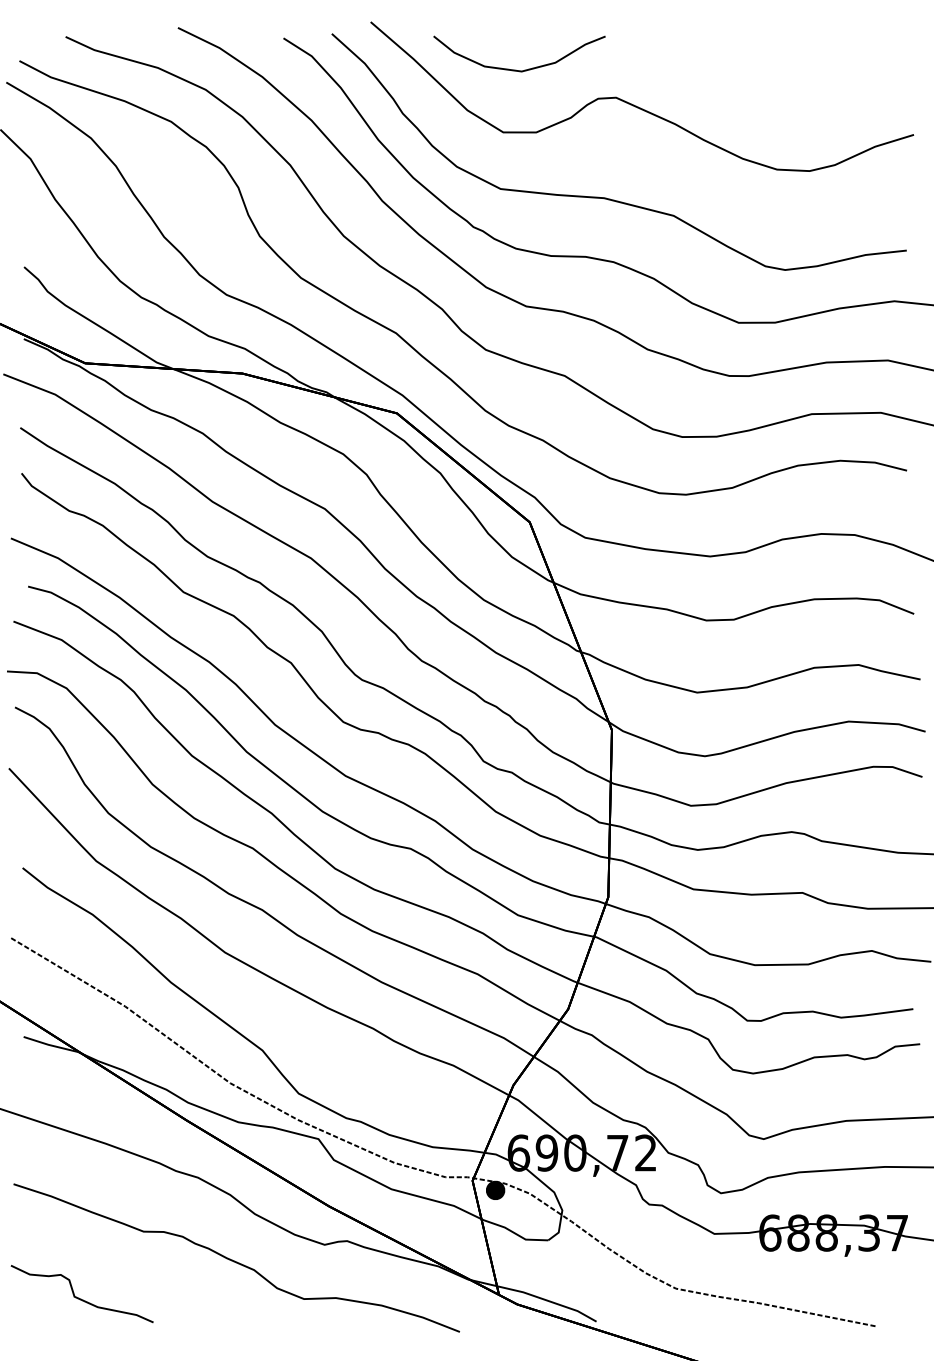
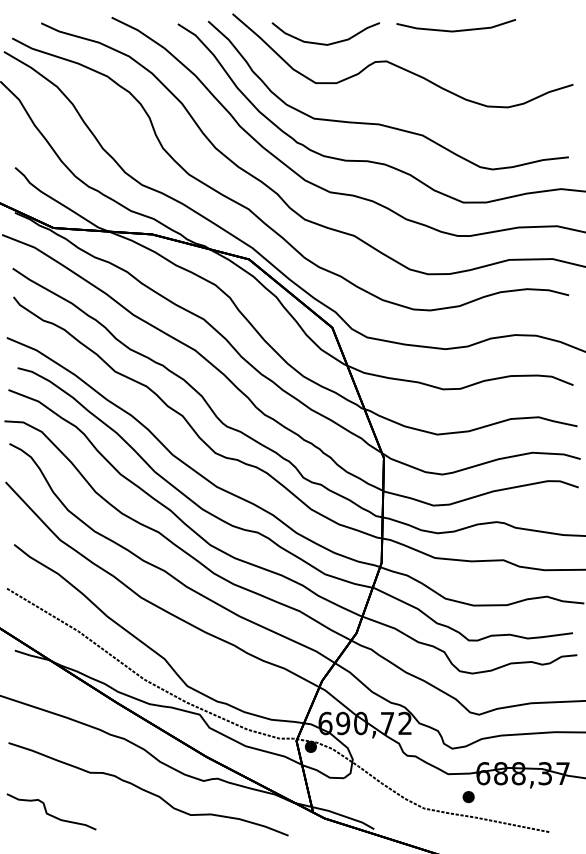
line: (726, 48) -> (455, 30), added
part: (746, 1271) -> (468, 797), added

